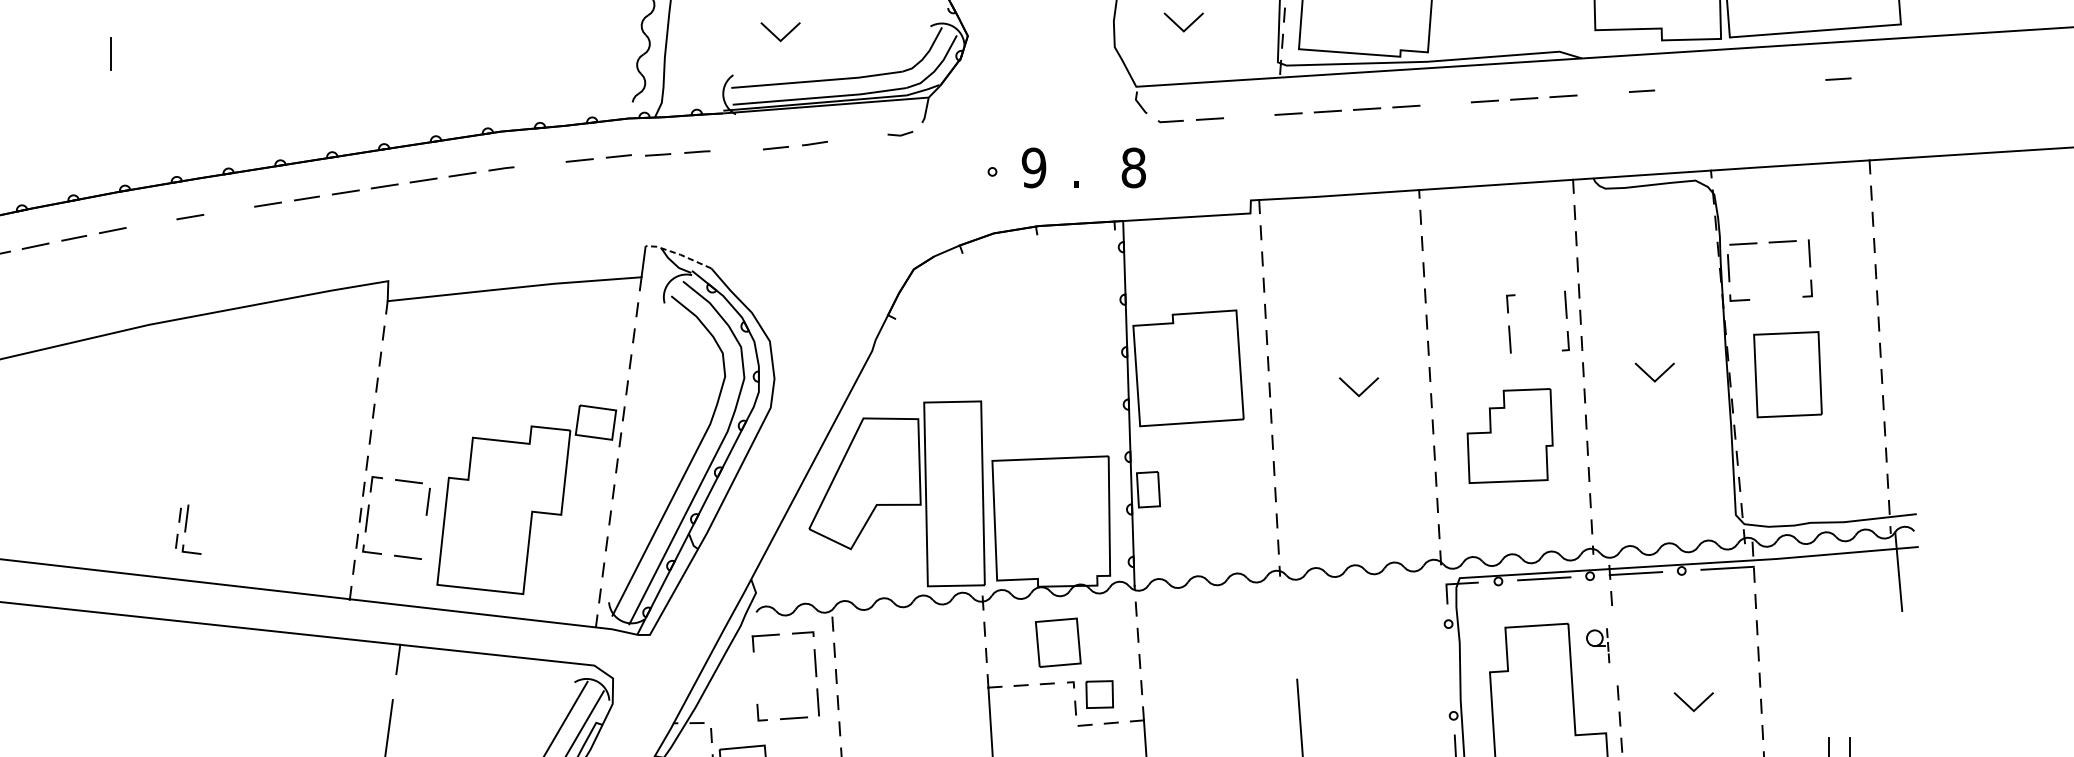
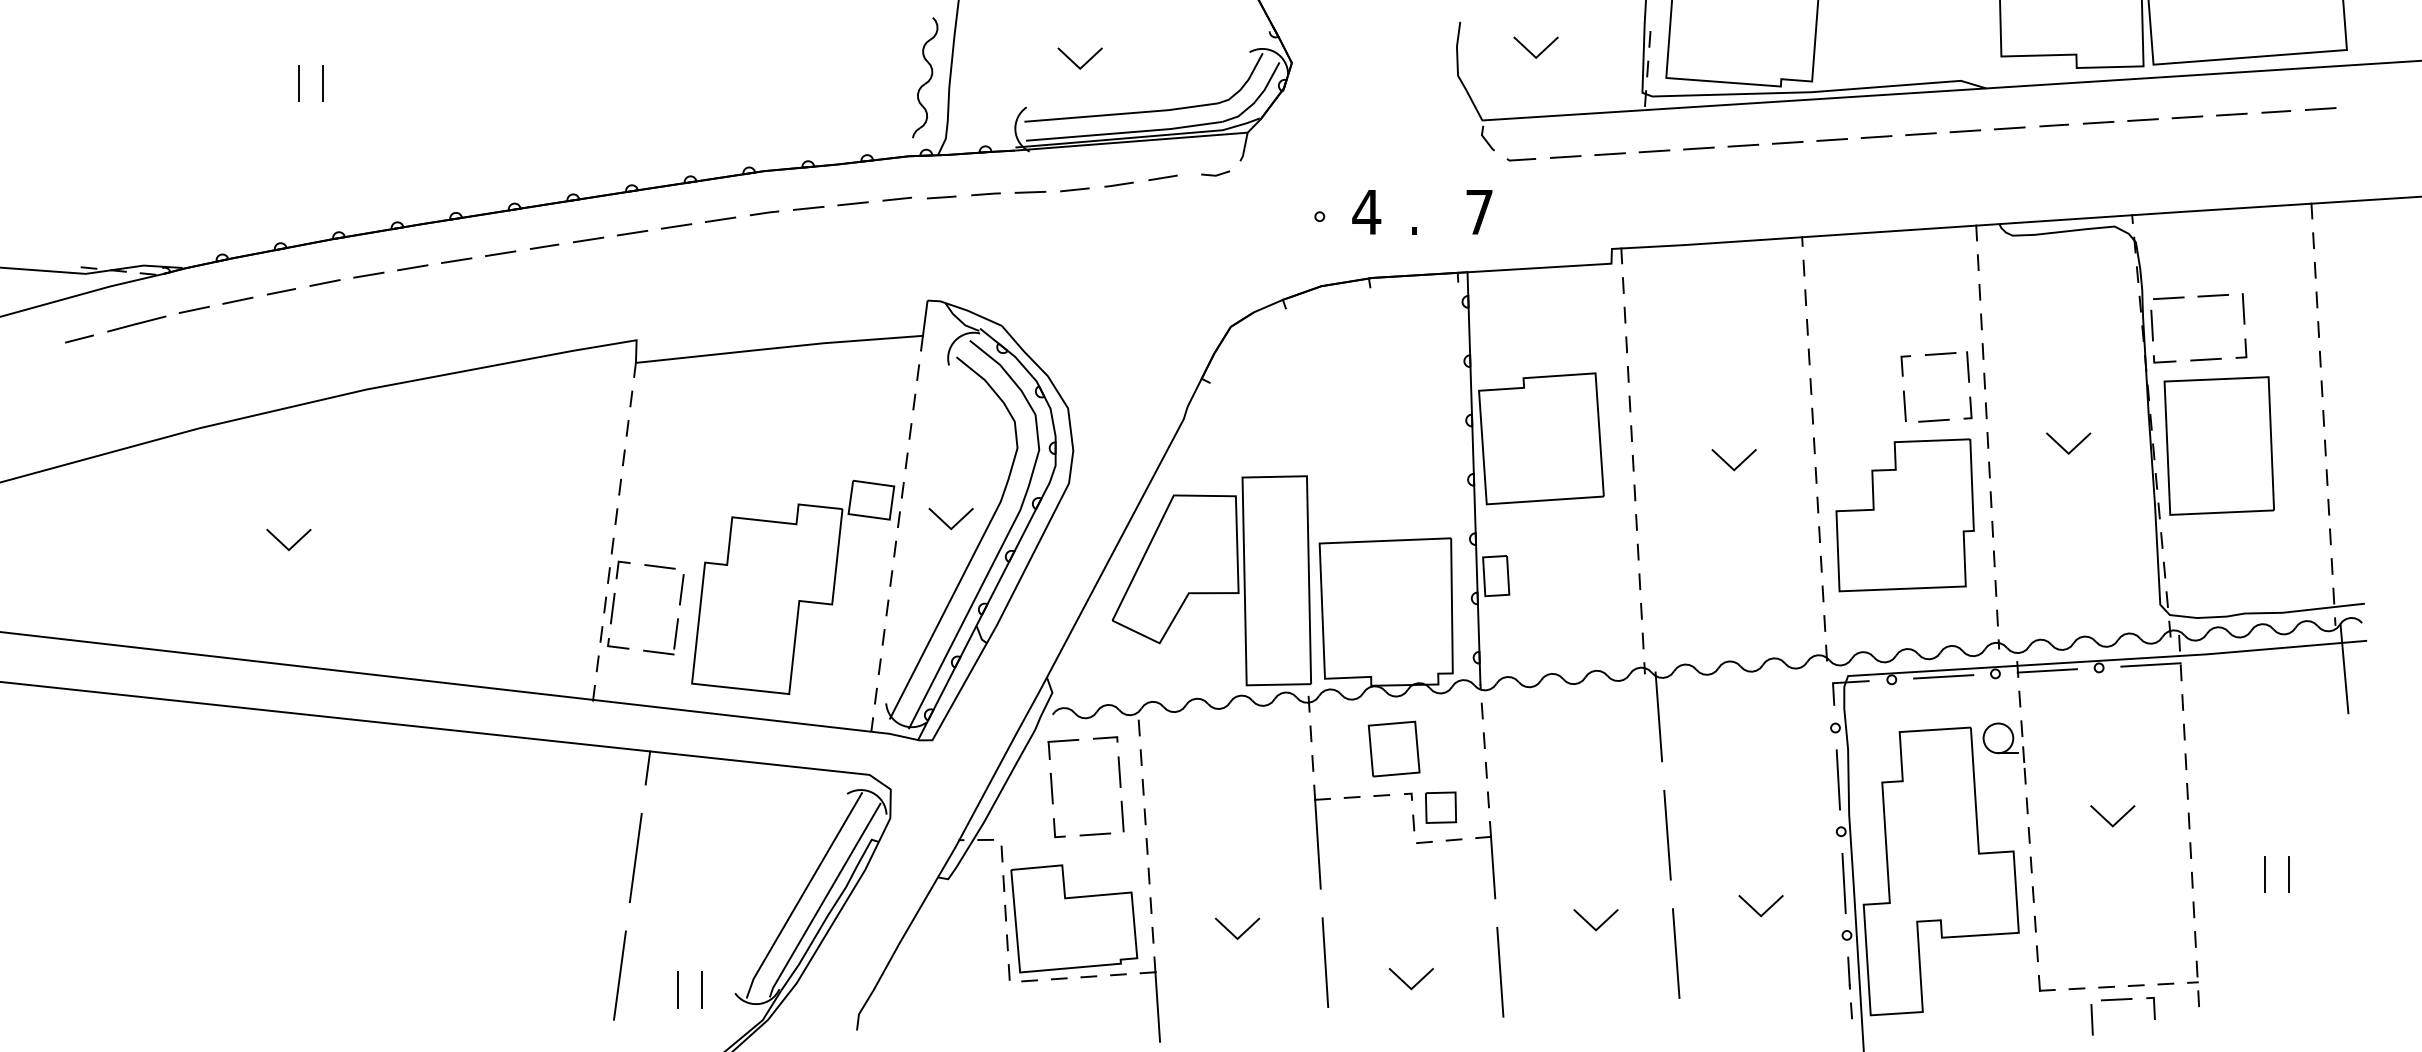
line: (90, 54) -> (299, 83), added
line: (1877, 76) -> (2320, 108), added
line: (1798, 81) -> (2231, 114), added
line: (1759, 84) -> (2187, 117), added
line: (1720, 85) -> (2142, 119), added
line: (1681, 88) -> (2098, 122), added
line: (1602, 93) -> (2009, 128), added
line: (1445, 103) -> (1831, 139), added
line: (1248, 116) -> (1609, 154), added
line: (853, 137) -> (1162, 177), added
line: (736, 149) -> (1030, 191), added
line: (540, 163) -> (808, 207), added
text: (1033, 168) -> (1366, 212), 9 -> 4
text: (1133, 168) -> (1479, 212), 8 -> 7
line: (229, 210) -> (456, 260), added
line: (151, 223) -> (368, 274), added
line: (679, 253) -> (965, 309), dashed -> solid
line: (1541, 293) -> (1940, 354), added
line: (1775, 298) -> (2205, 359), added
line: (1535, 352) -> (1933, 420), added
part: (1787, 374) -> (2218, 445), size x1.43
part: (1509, 436) -> (1904, 515), size x1.43
line: (661, 442) -> (945, 522), added
line: (76, 460) -> (283, 543), added
part: (188, 529) -> (410, 621), removed
line: (423, 540) -> (676, 633), added
line: (1292, 613) -> (1658, 716), added
part: (1598, 645) -> (2004, 752), size x1.67
line: (1451, 669) -> (1838, 779), added
line: (755, 677) -> (1051, 788), added

